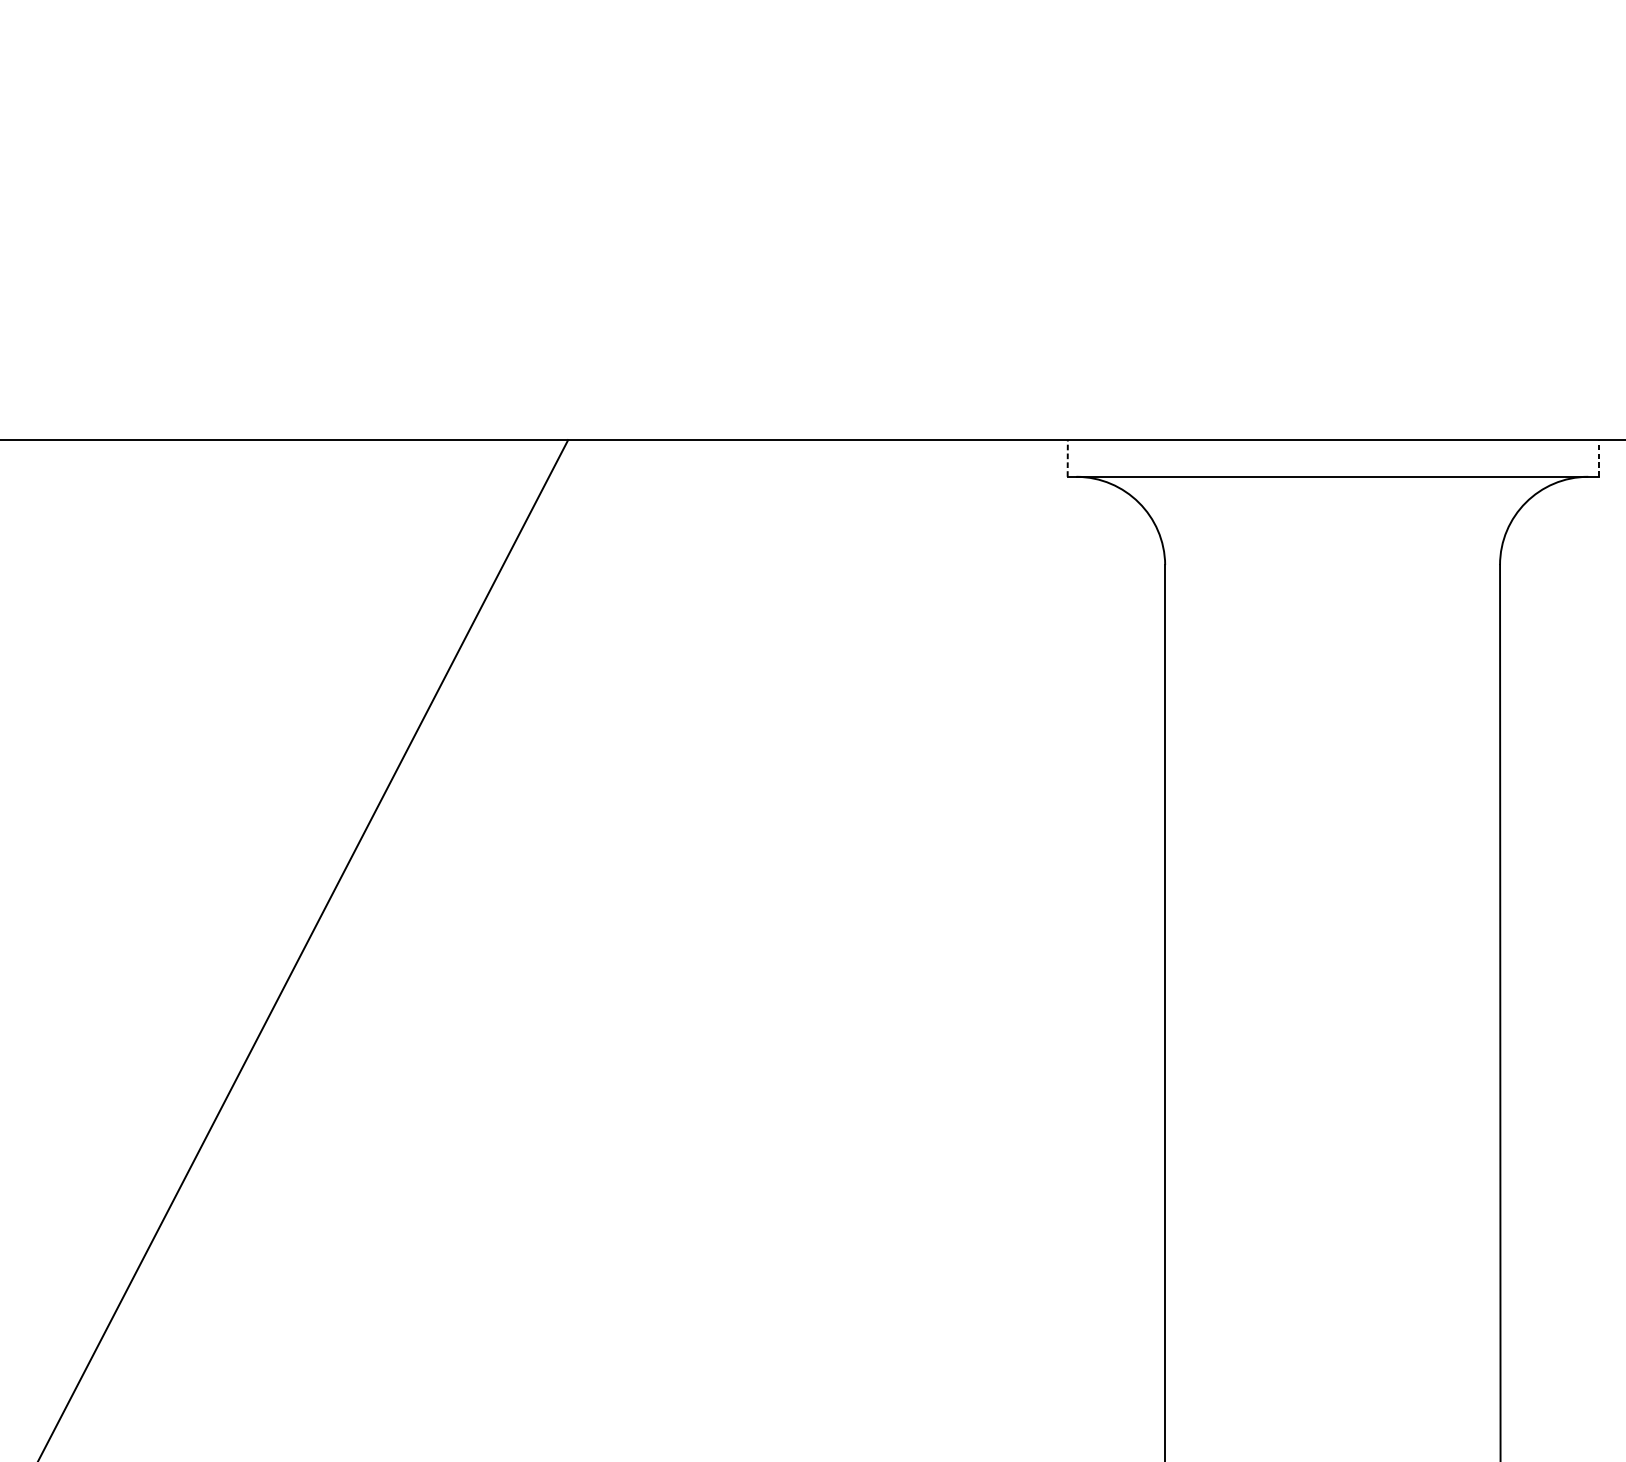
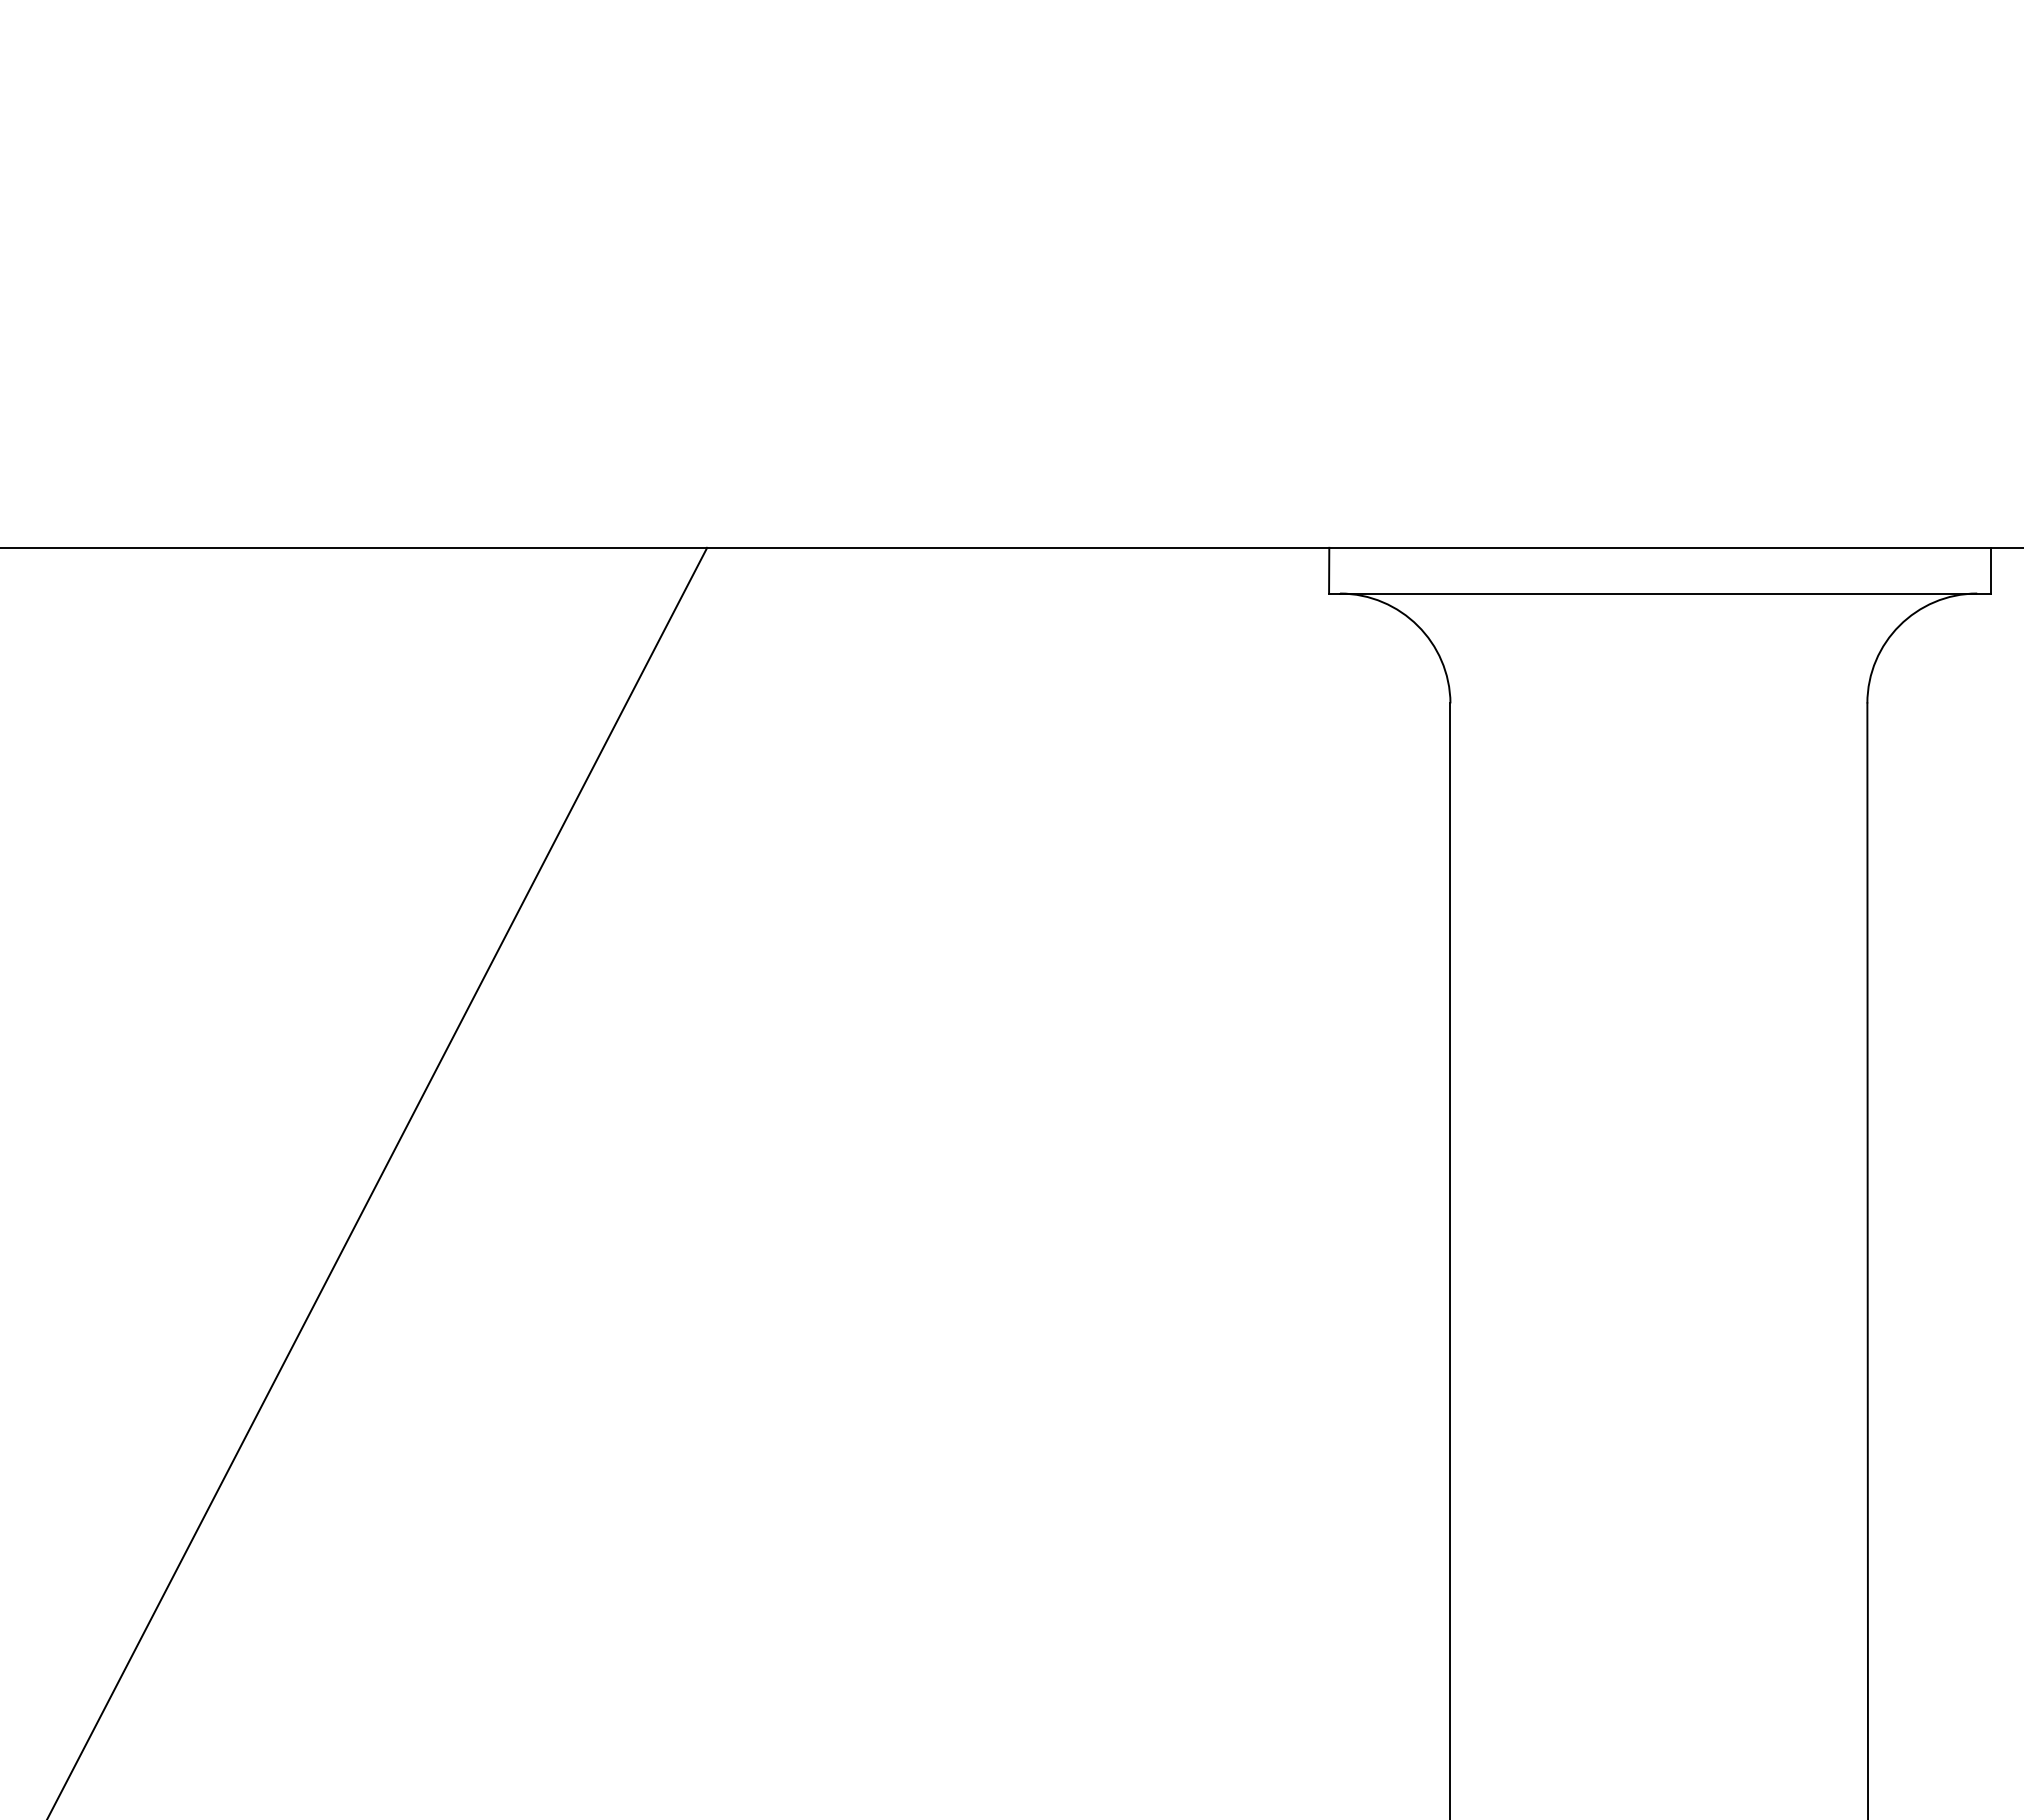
line: (1068, 458) -> (1329, 570), dashed -> solid
line: (1598, 458) -> (1990, 570), dashed -> solid

